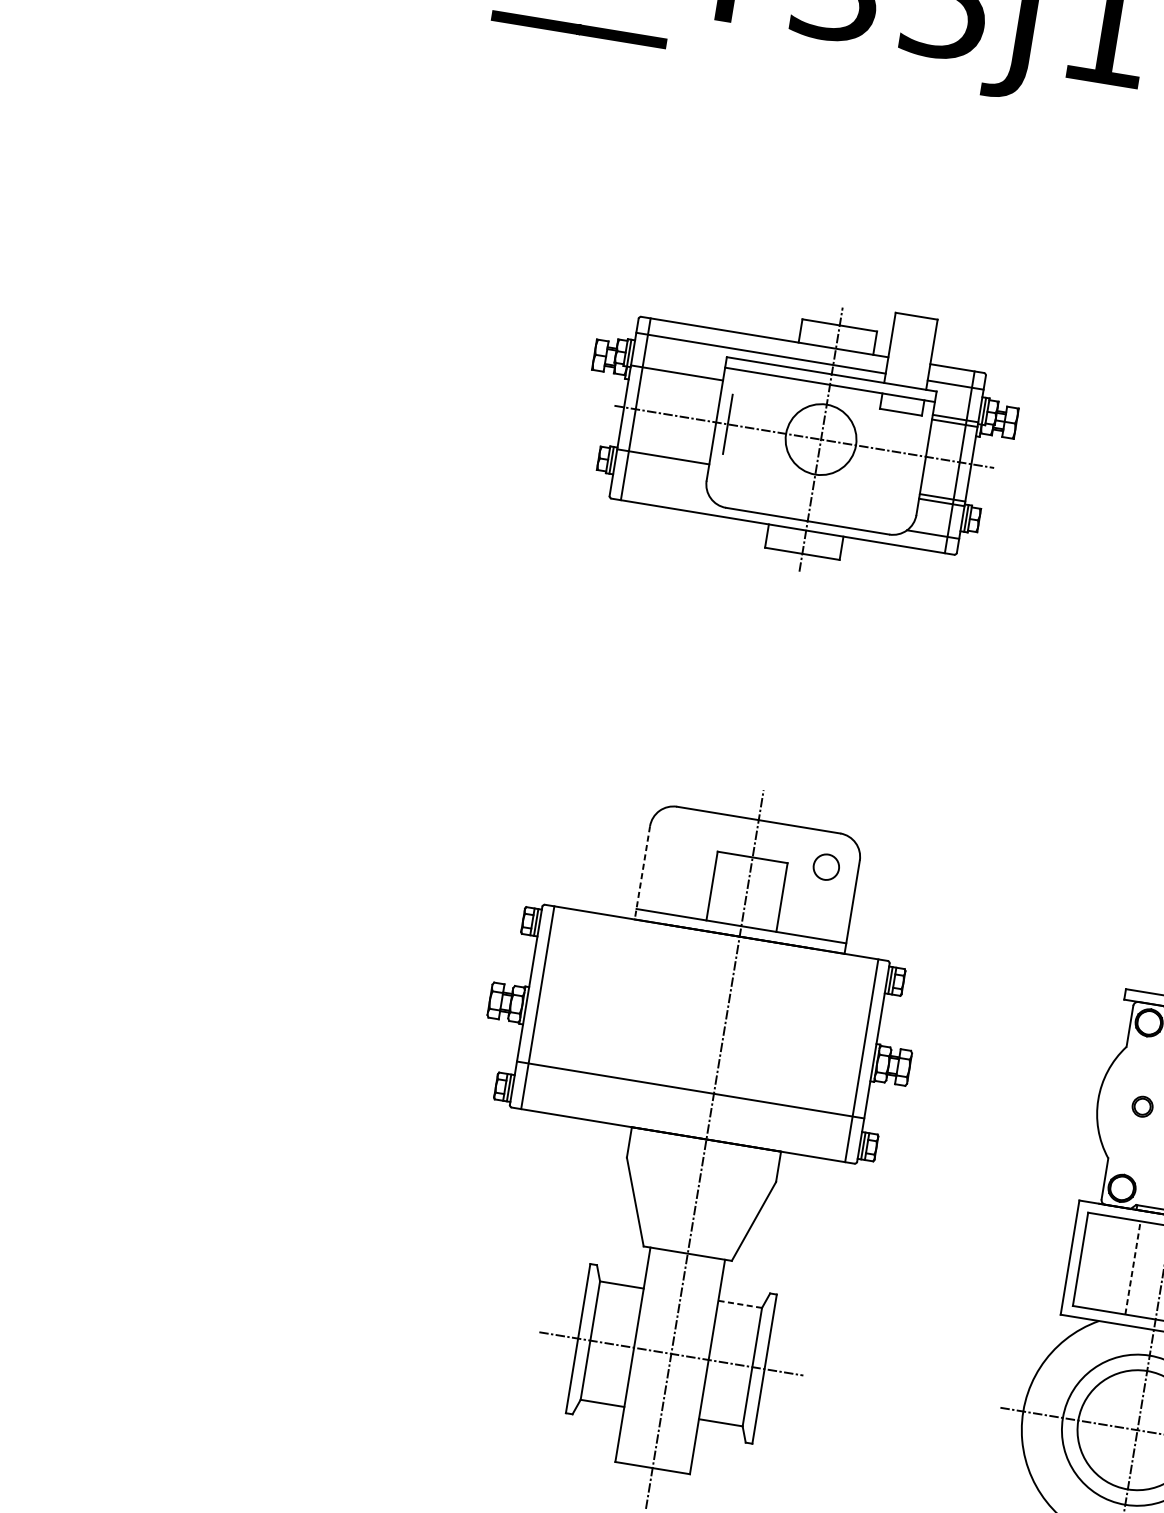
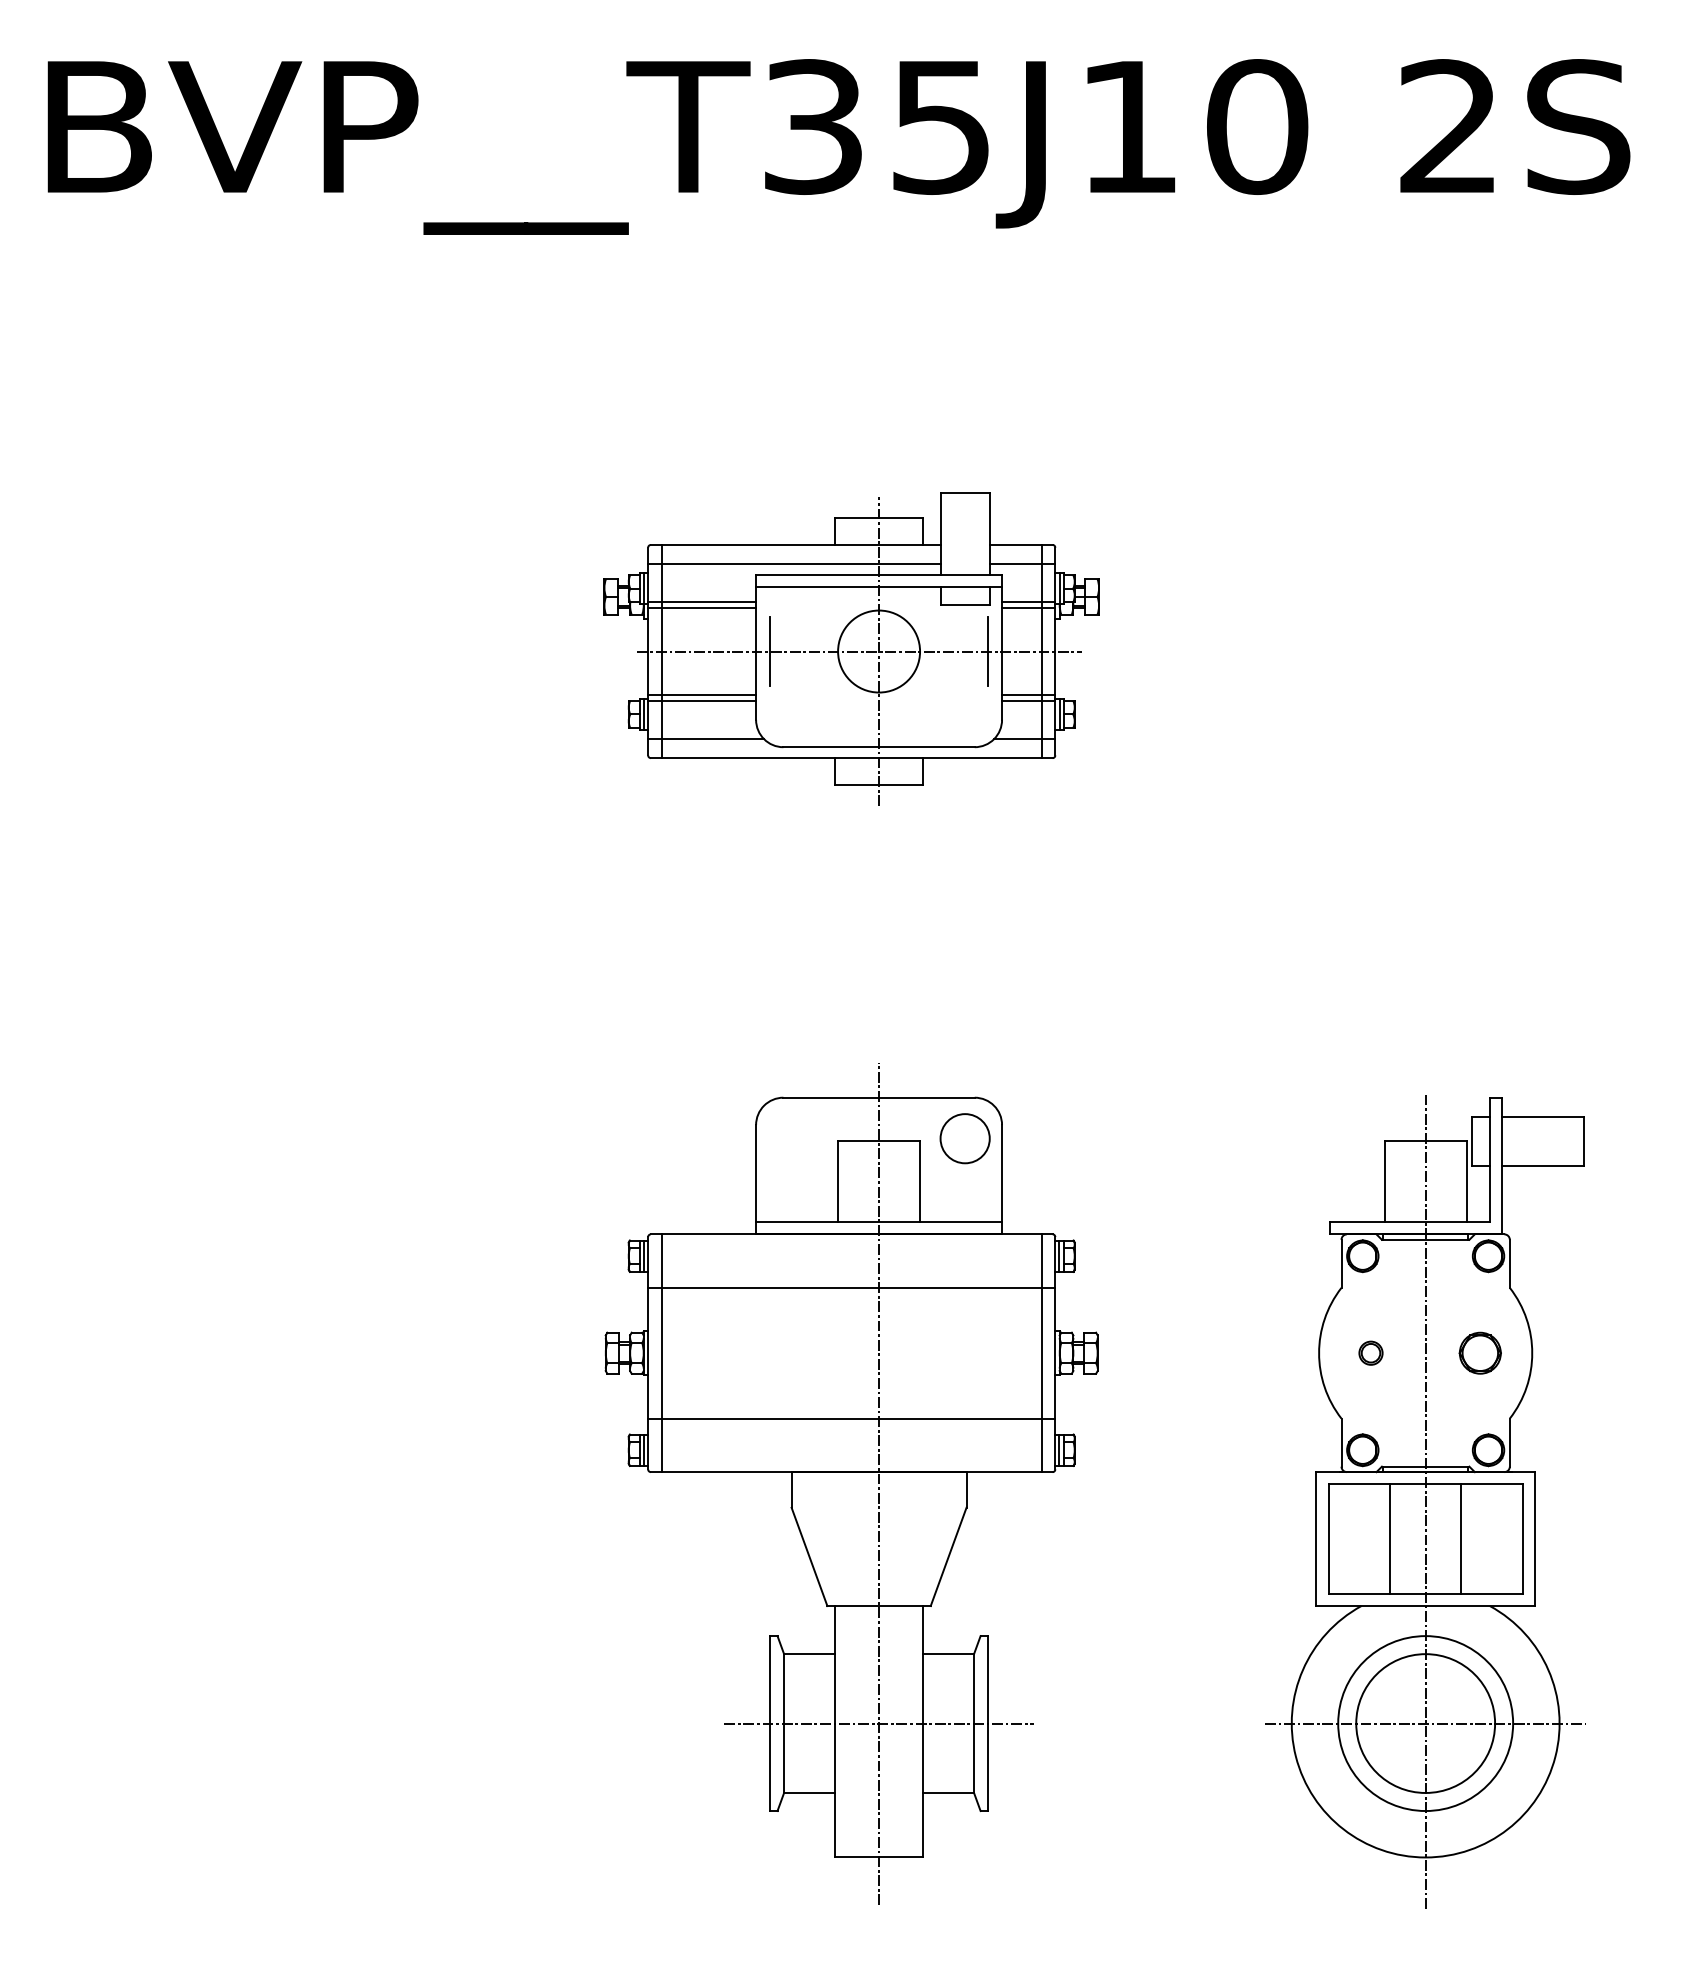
line: (676, 377) -> (702, 607), added
line: (664, 452) -> (702, 695), added
line: (914, 454) -> (988, 651), added
line: (660, 490) -> (705, 739), added
circle: (825, 866) -> (964, 1138), size x1.67
line: (642, 872) -> (756, 1179), dashed -> solid
line: (708, 978) -> (851, 1287), added
line: (1133, 1268) -> (1390, 1539), dashed -> solid
line: (740, 1304) -> (948, 1654), dashed -> solid

